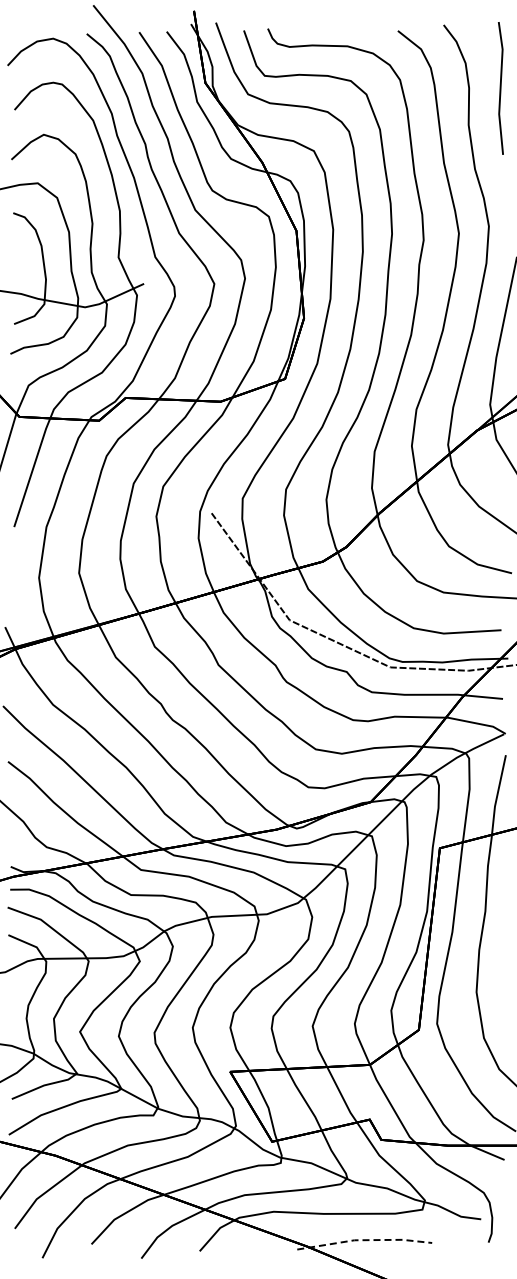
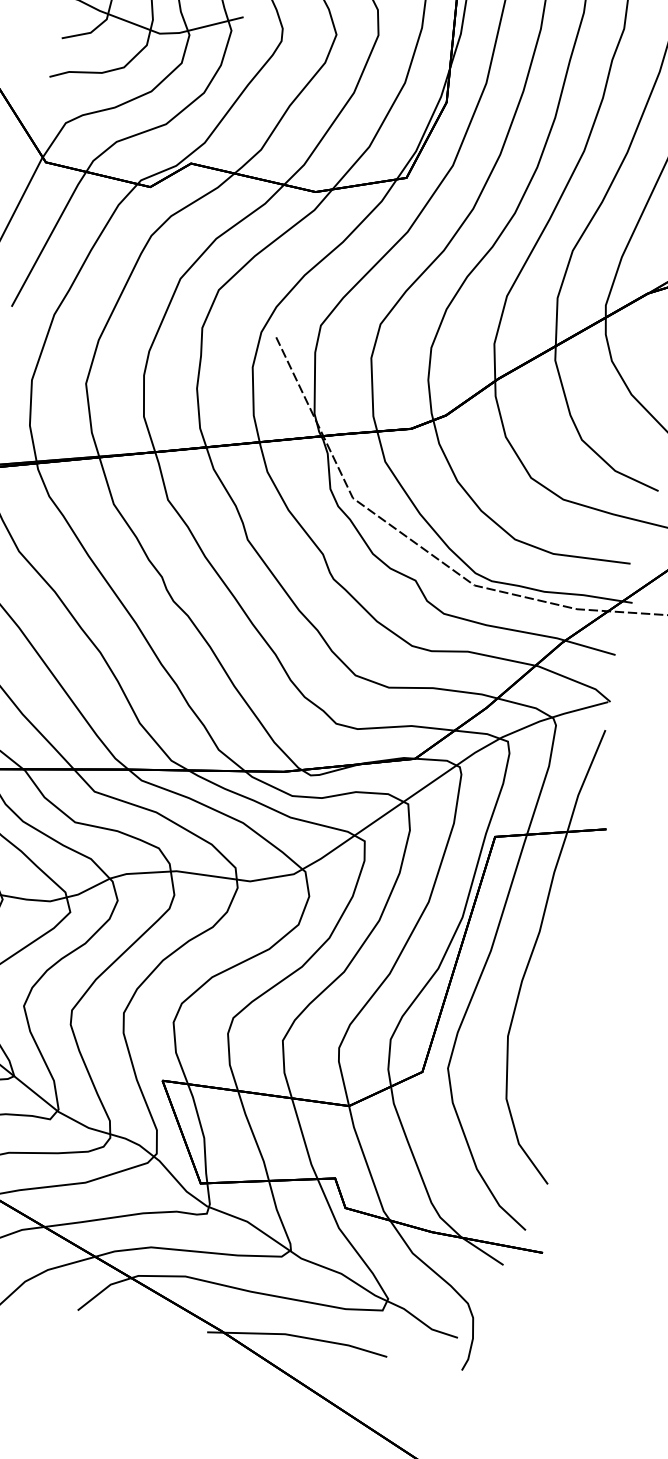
line: (364, 1240) -> (298, 1336), dashed -> solid

